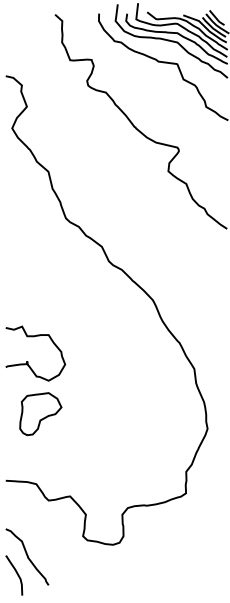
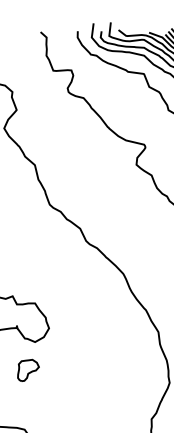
part: (40, 414) -> (28, 370), size x0.6

